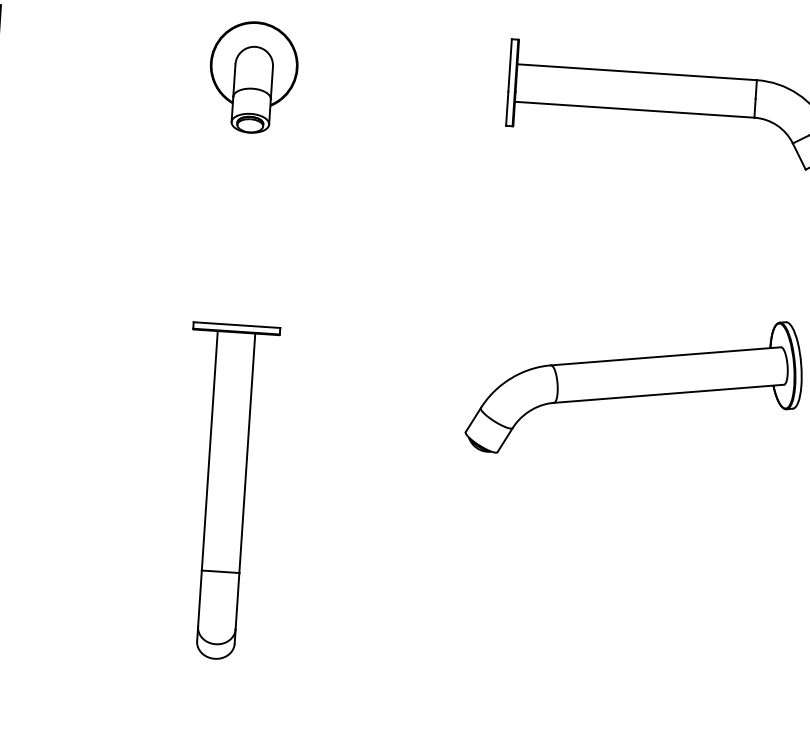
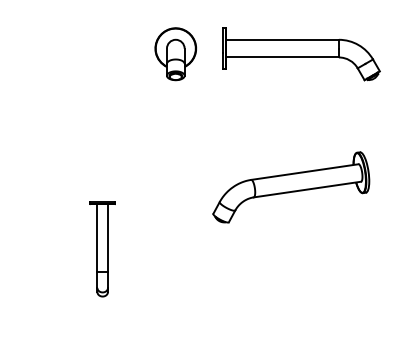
part: (252, 78) -> (175, 54), moved
part: (225, 492) -> (102, 249), size x0.6

